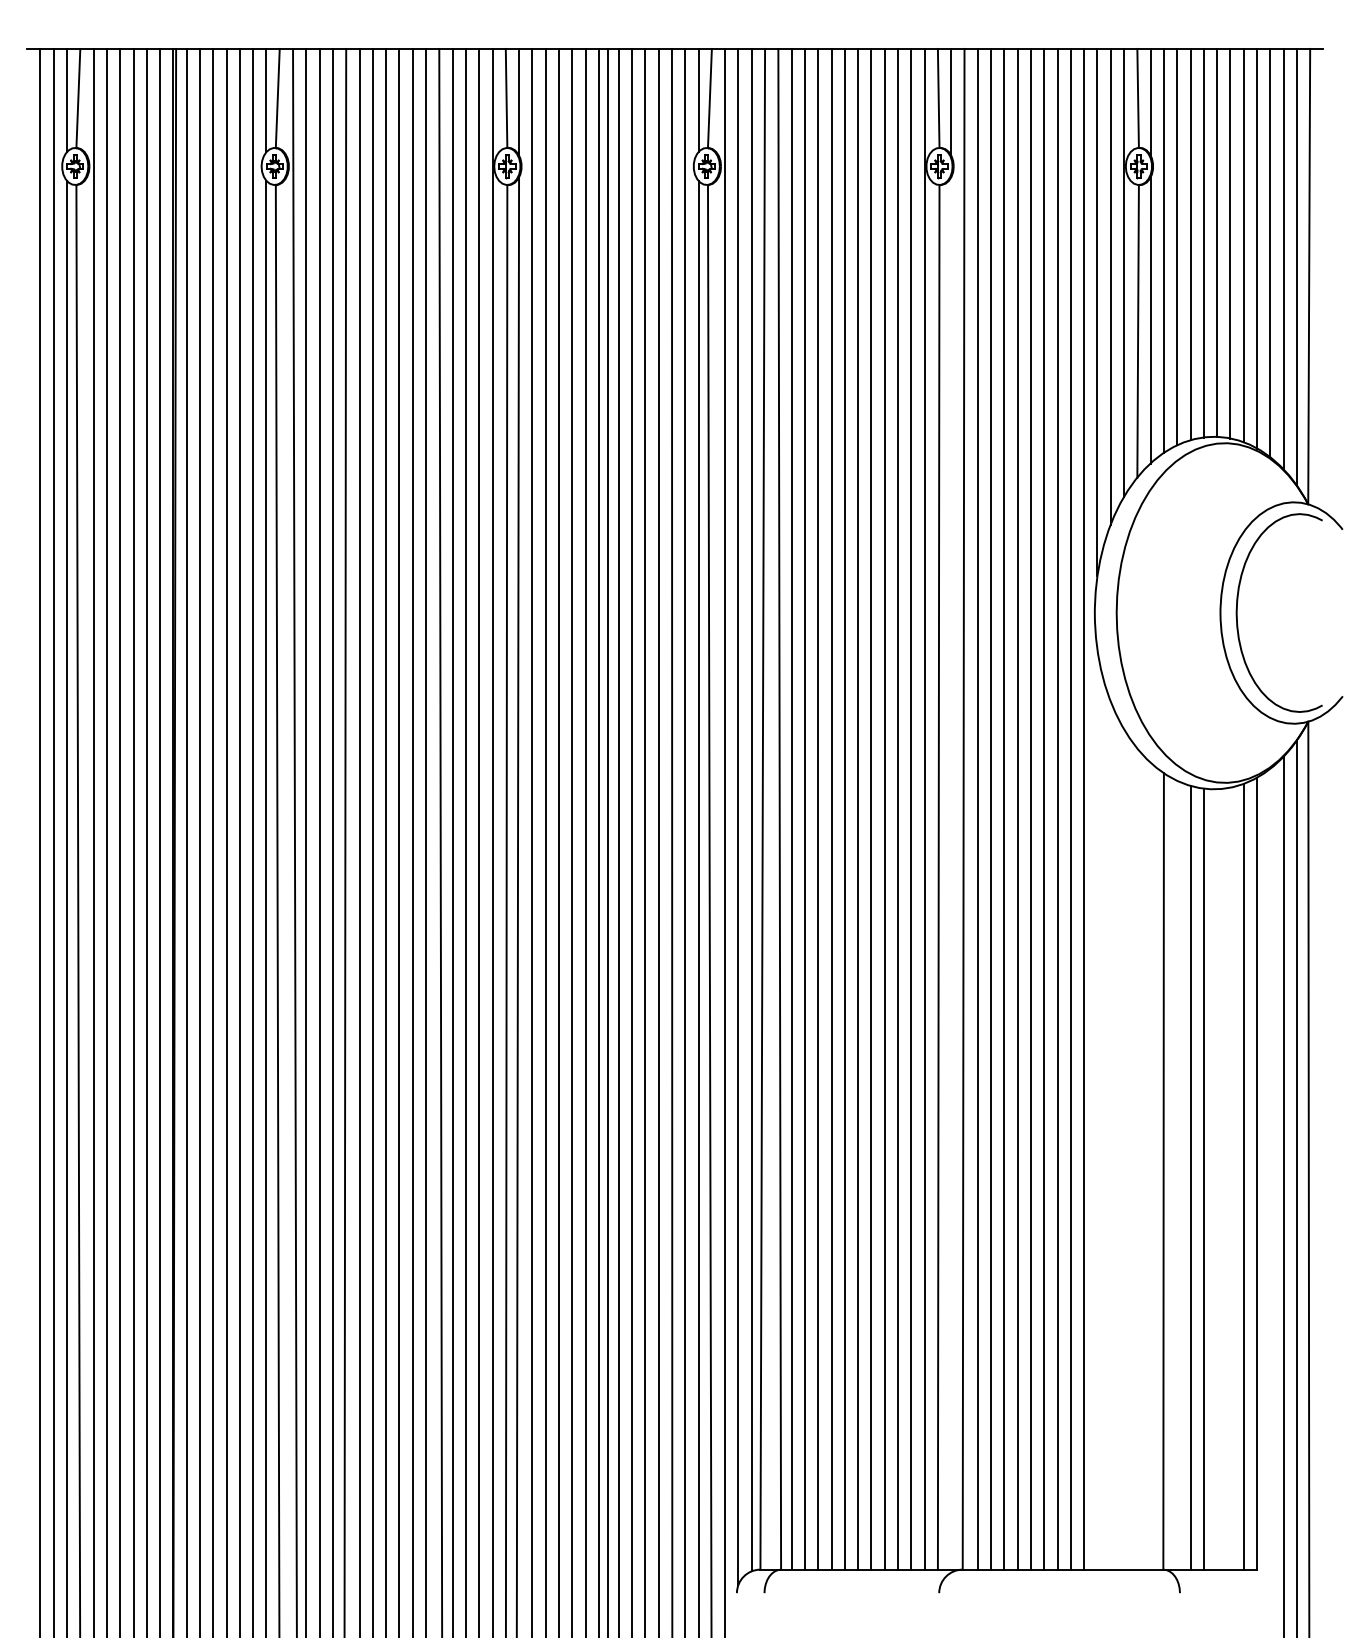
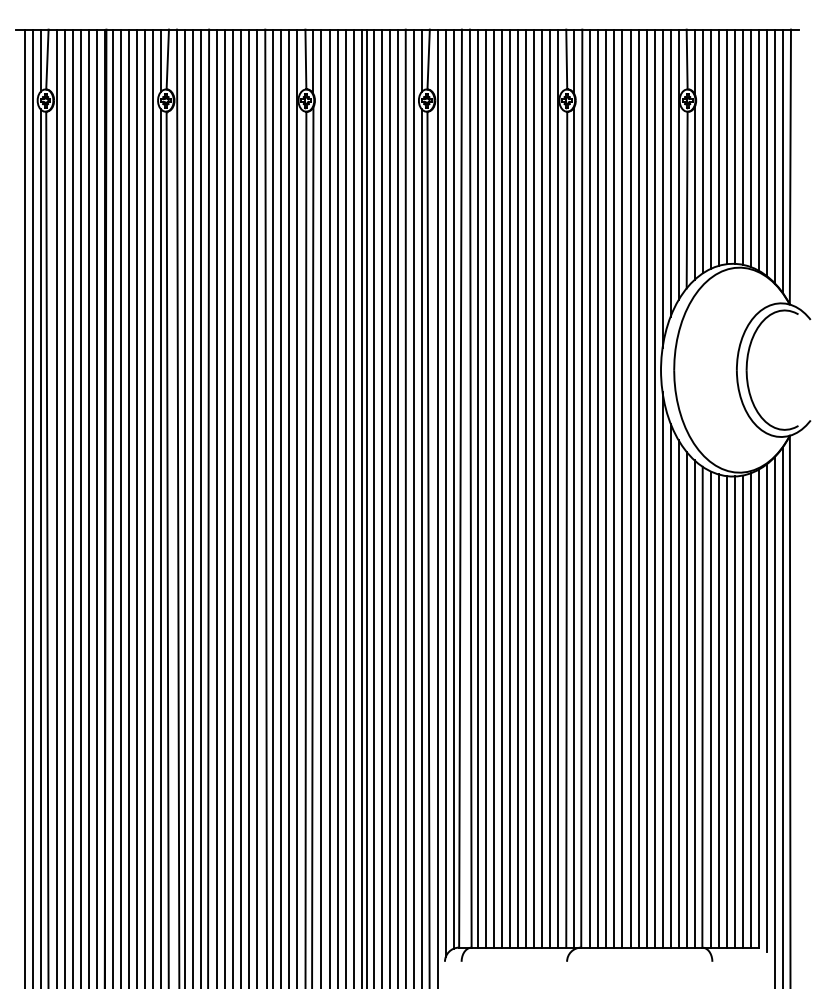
line: (951, 873) -> (574, 527), added
line: (1097, 1108) -> (662, 669), added
line: (1110, 1135) -> (670, 685), added
line: (1123, 1148) -> (678, 693), added
line: (1137, 1158) -> (686, 699), added
line: (1150, 1165) -> (694, 703), added
line: (1269, 1171) -> (766, 707), added
line: (1176, 1175) -> (710, 709), added
line: (1216, 1178) -> (734, 711), added
line: (1229, 1178) -> (742, 711), added

